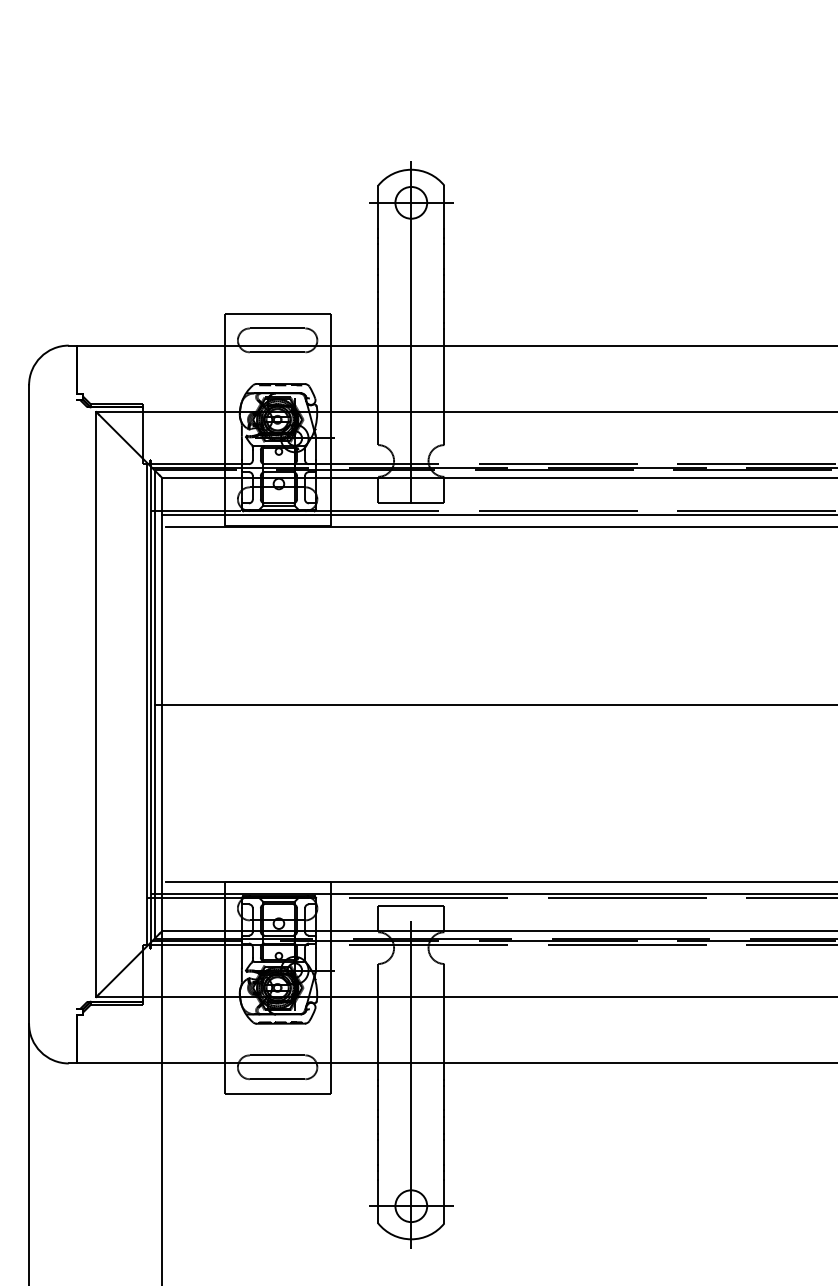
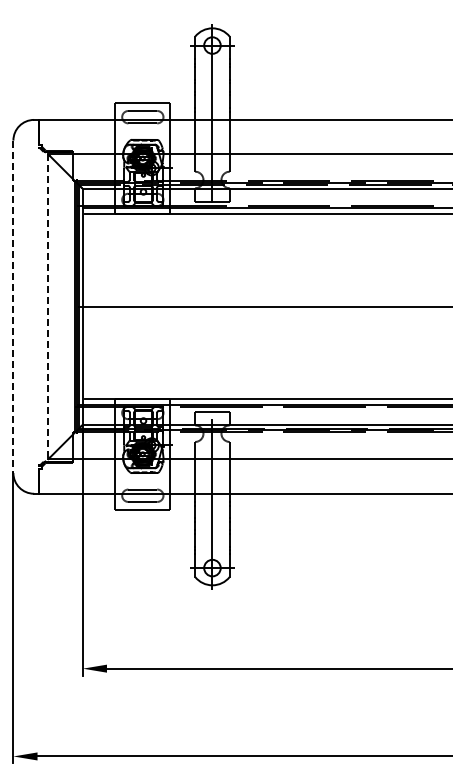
line: (29, 705) -> (13, 307), solid -> dashed
line: (96, 705) -> (48, 307), solid -> dashed

